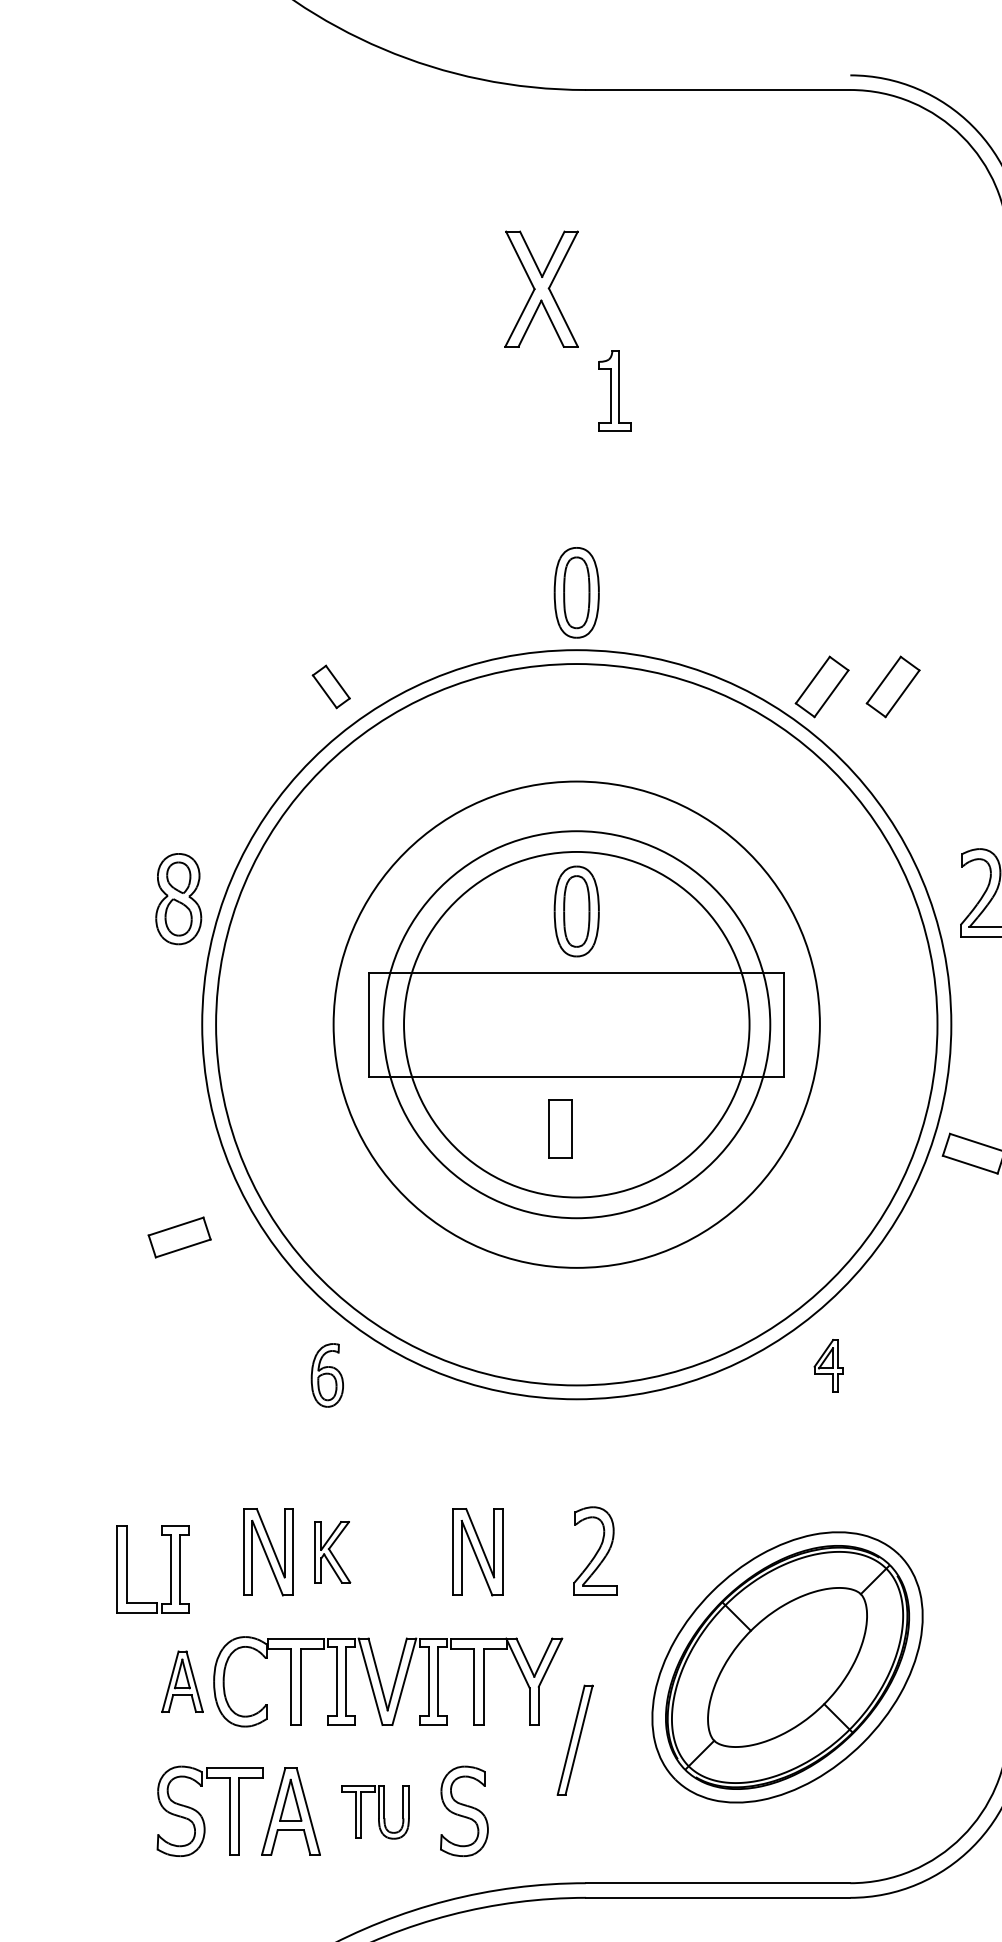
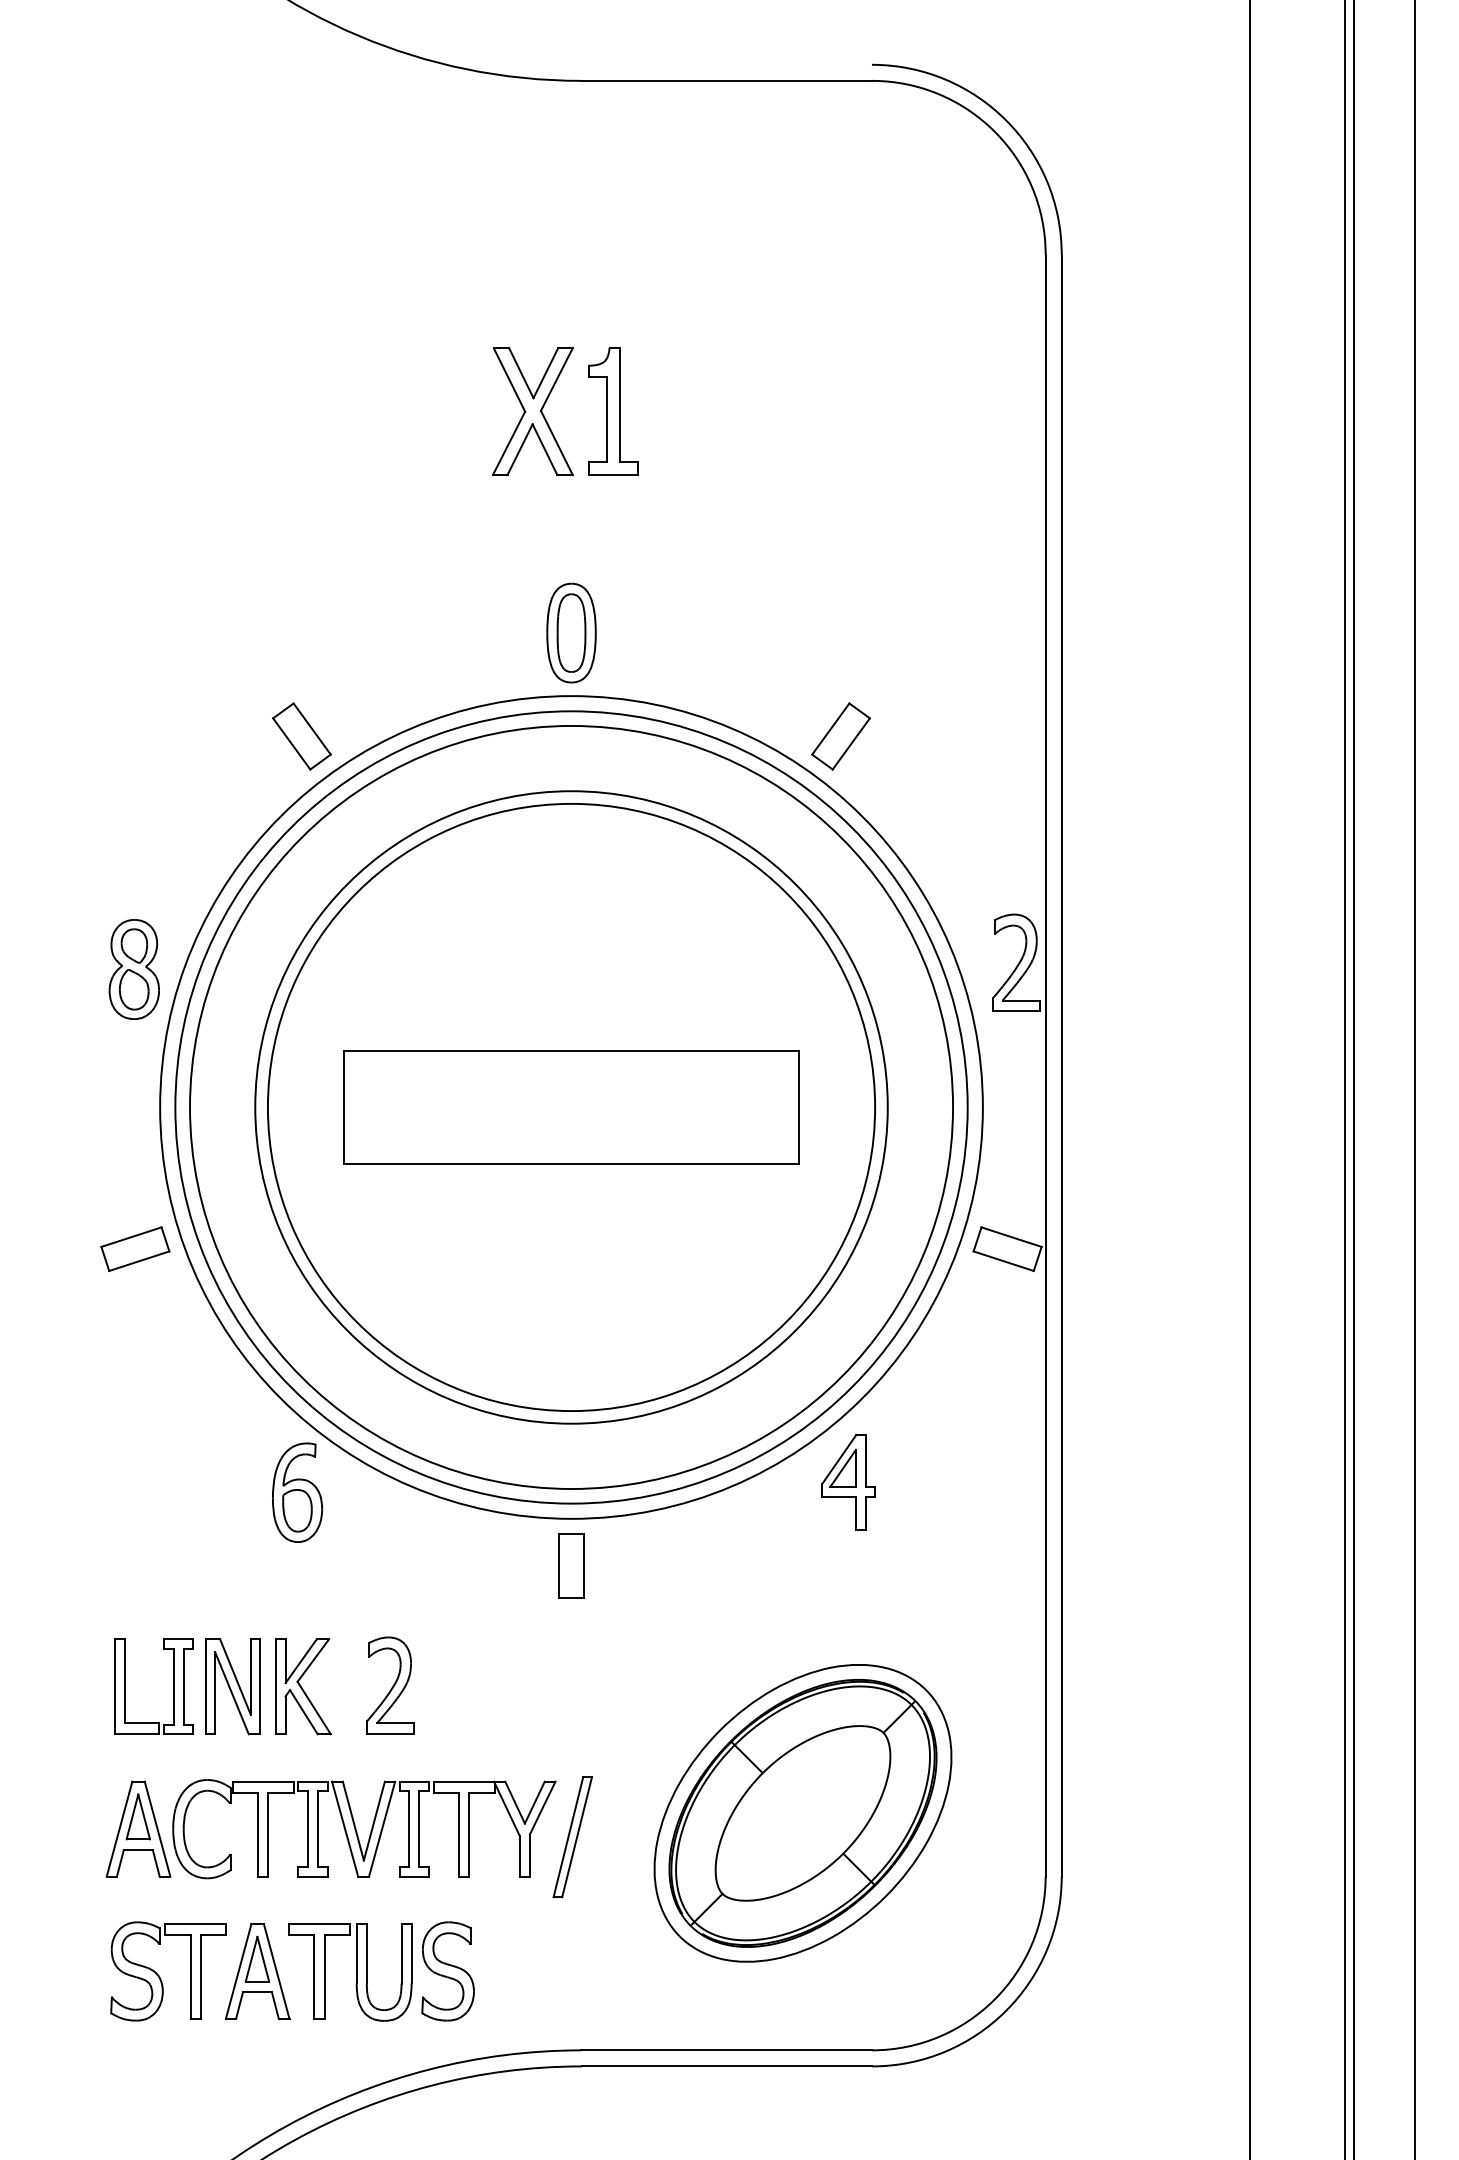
part: (541, 289) -> (532, 411), moved
part: (614, 391) -> (613, 411), size x1.43
part: (330, 686) -> (301, 736), size x1.43
part: (892, 686) -> (918, 736), removed
part: (576, 910) -> (571, 982), removed
circle: (576, 1023) -> (571, 1106), size x1.43
circle: (576, 1024) -> (571, 1107), size x1.43
circle: (576, 1024) -> (571, 1107), size x1.67
part: (560, 1128) -> (571, 1565), moved
part: (179, 1236) -> (135, 1248), moved
part: (828, 1365) -> (848, 1481), size x1.67
part: (327, 1375) -> (297, 1492), size x1.43
part: (332, 1551) -> (303, 1686), size x1.43
part: (477, 1551) -> (462, 1686), removed
part: (594, 1551) -> (390, 1685), moved
part: (170, 1569) -> (173, 1686), moved
part: (182, 1681) -> (138, 1828), size x1.43
part: (574, 1740) -> (572, 1837), moved
part: (375, 1812) -> (350, 1972), size x1.67

